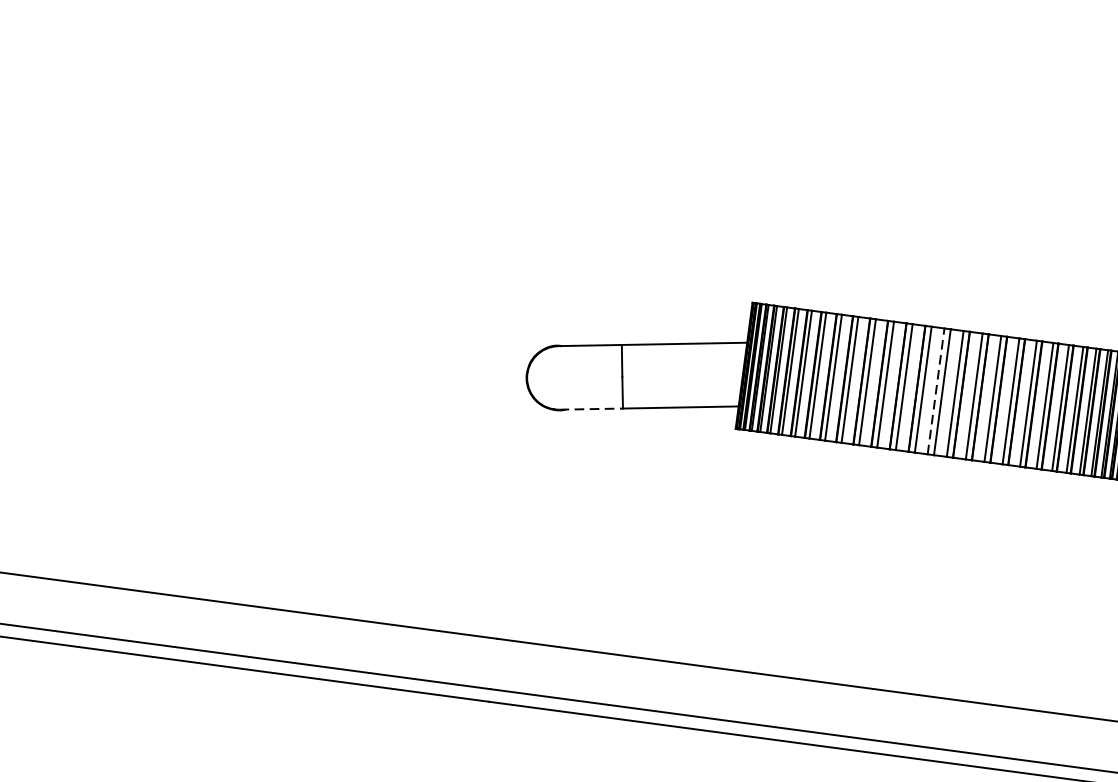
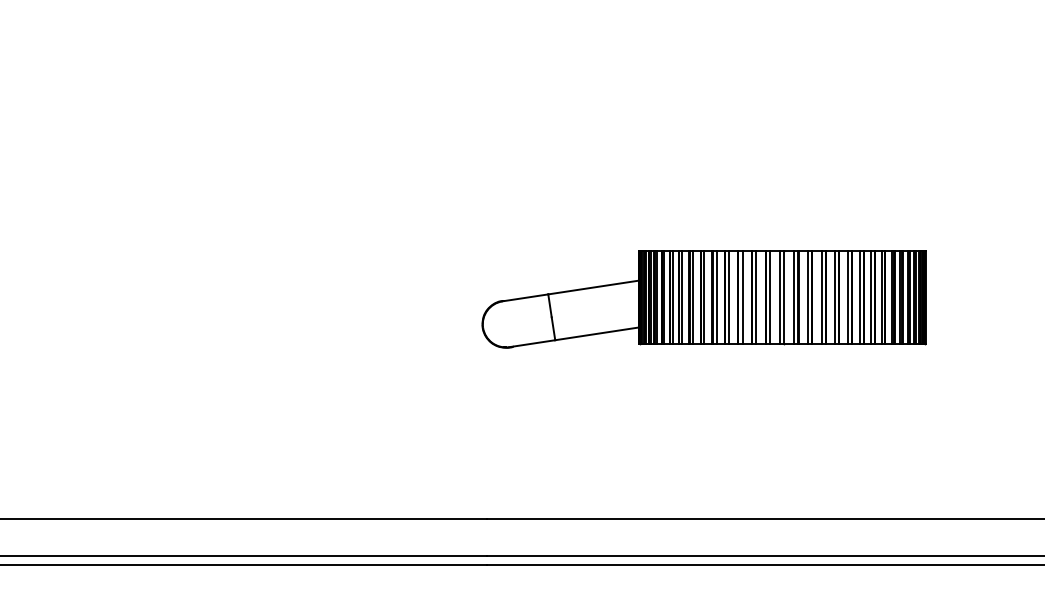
line: (935, 391) -> (779, 297), dashed -> solid
line: (591, 408) -> (532, 343), dashed -> solid

